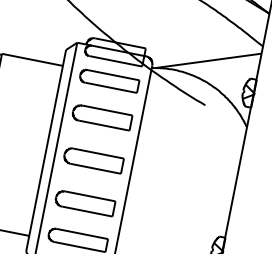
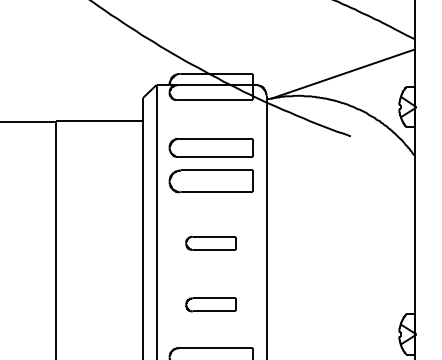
part: (108, 80) -> (210, 147), moved
part: (92, 160) -> (210, 243), size x0.6
part: (84, 202) -> (210, 304), size x0.6

